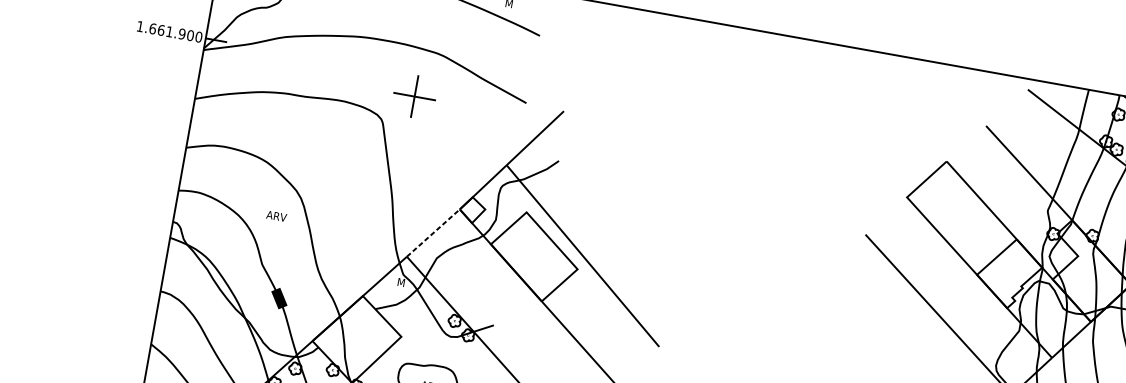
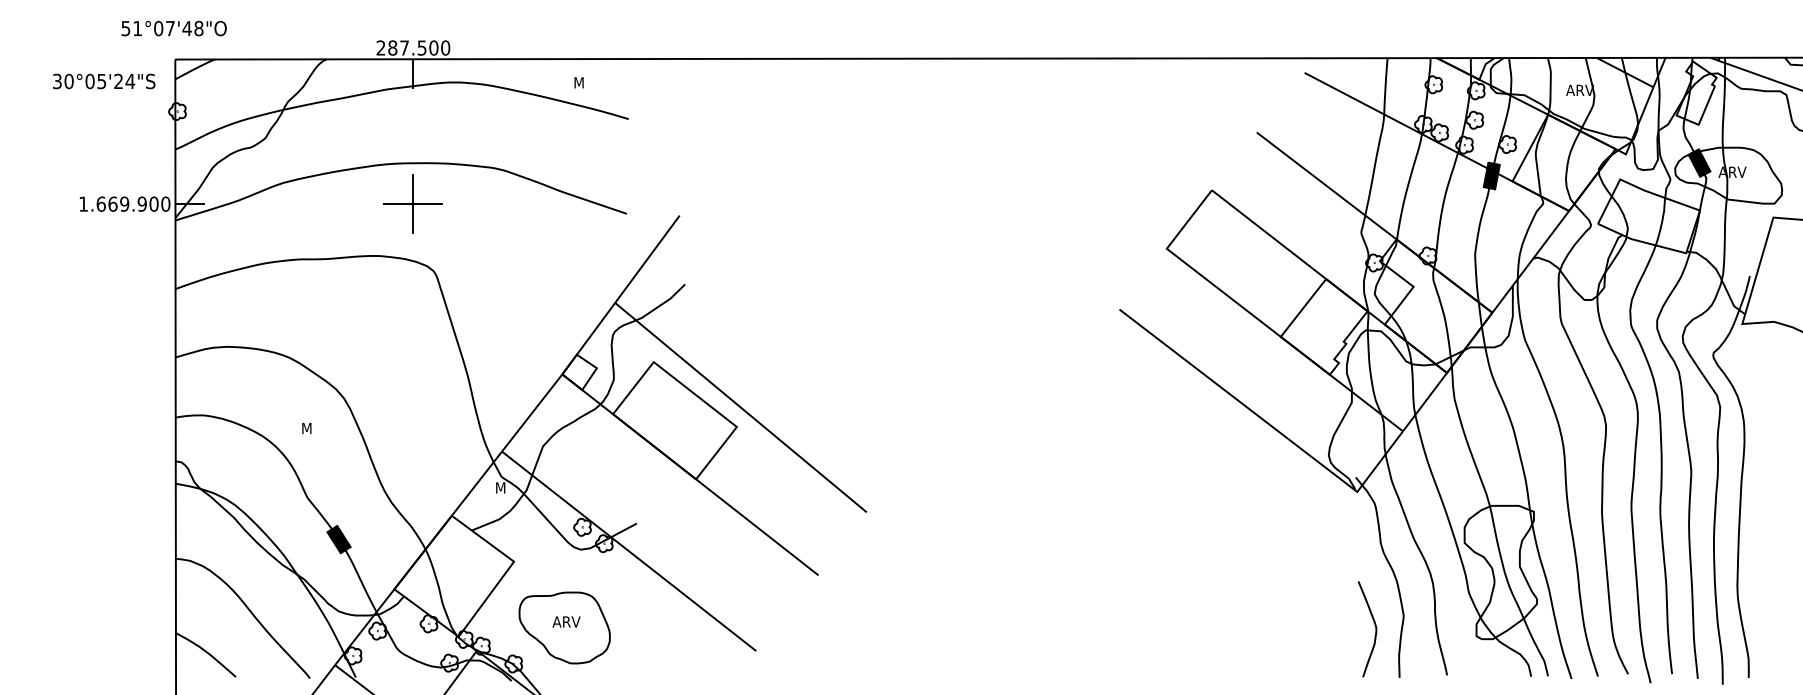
text: (169, 31) -> (124, 203), 1.661.900 -> 1.669.900
part: (414, 95) -> (412, 203), moved
text: (276, 216) -> (315, 428), ARV -> M
line: (433, 233) -> (532, 413), dashed -> solid

